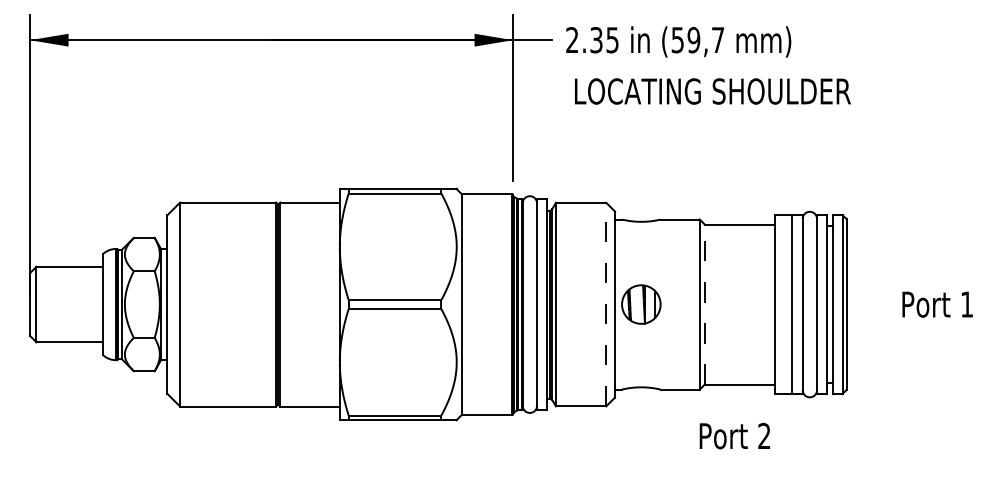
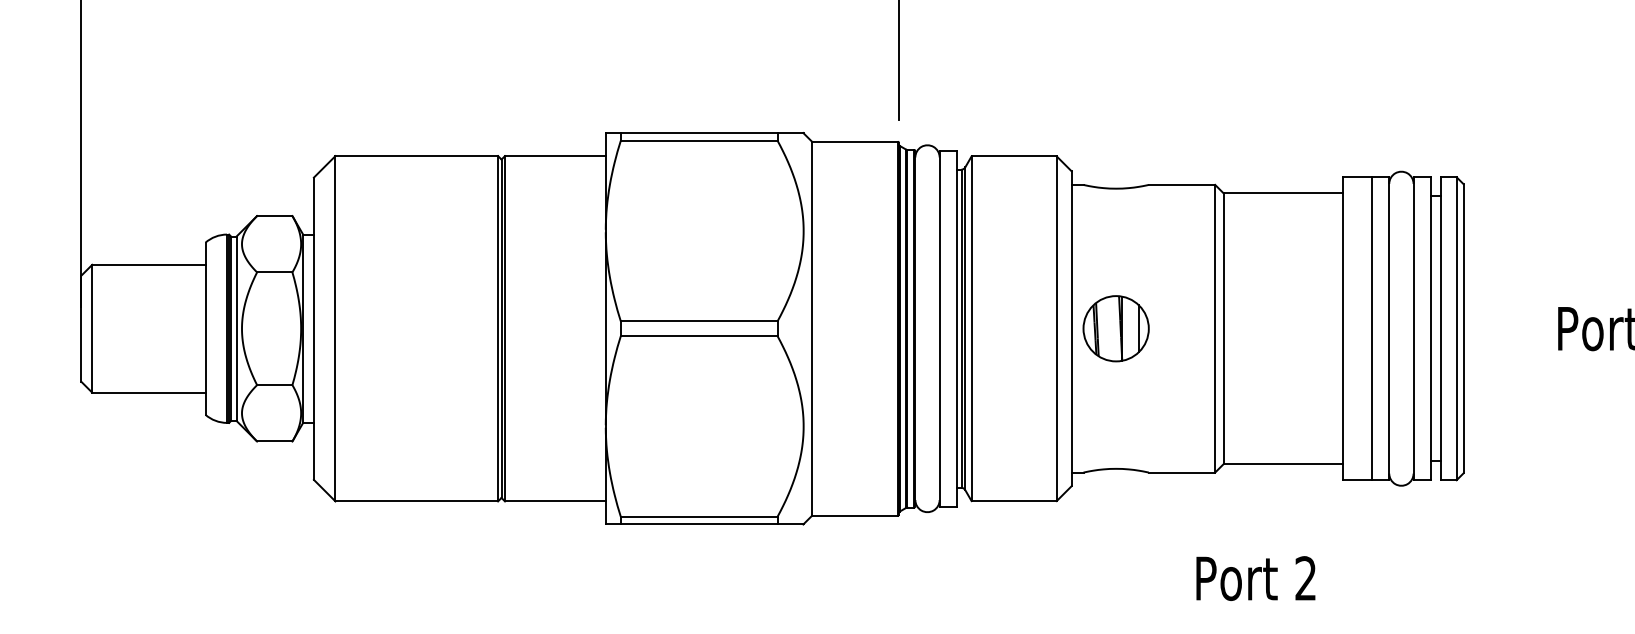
line: (606, 304) -> (1057, 328), dashed -> solid
line: (704, 304) -> (1223, 328), dashed -> solid
text: (734, 436) -> (1255, 579), moved

